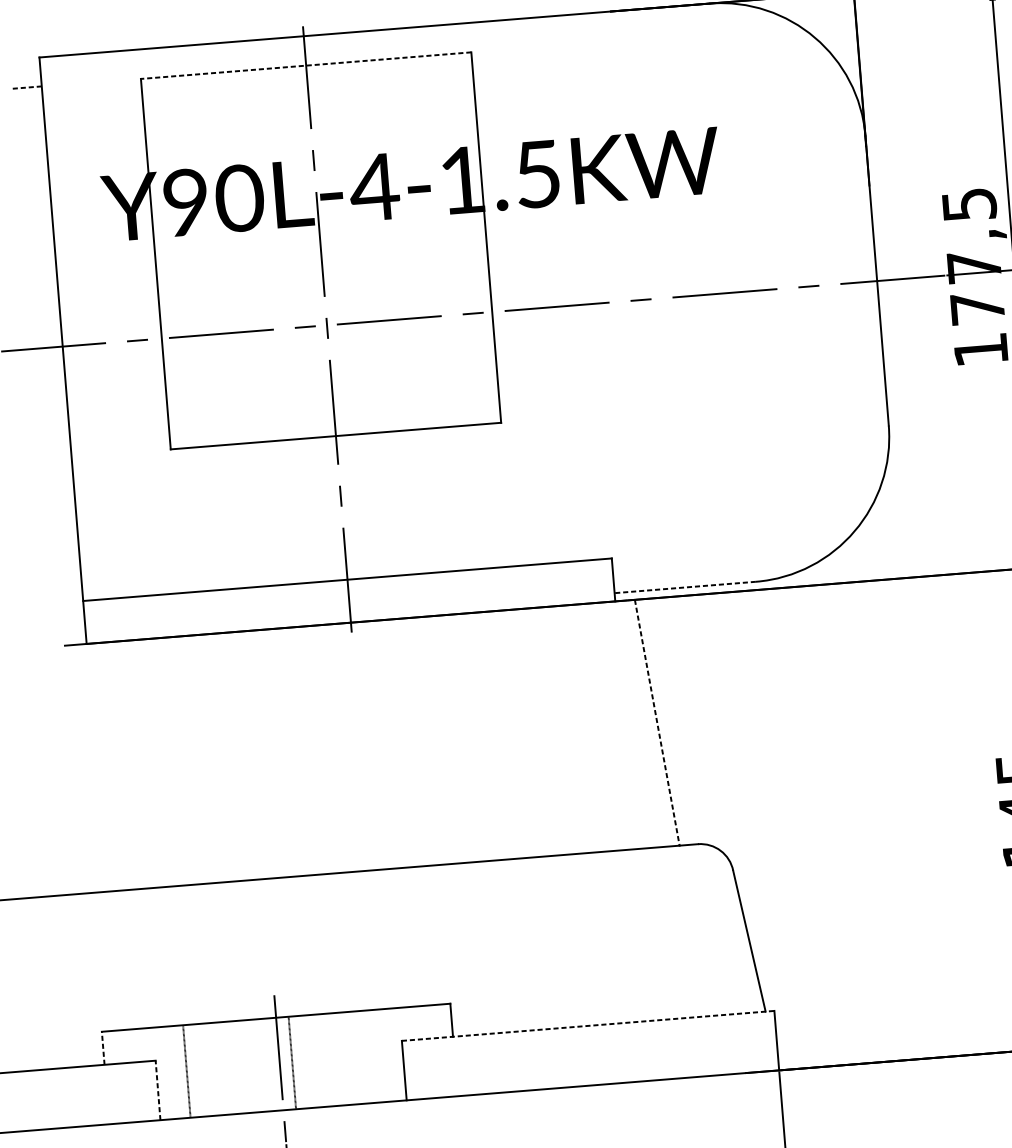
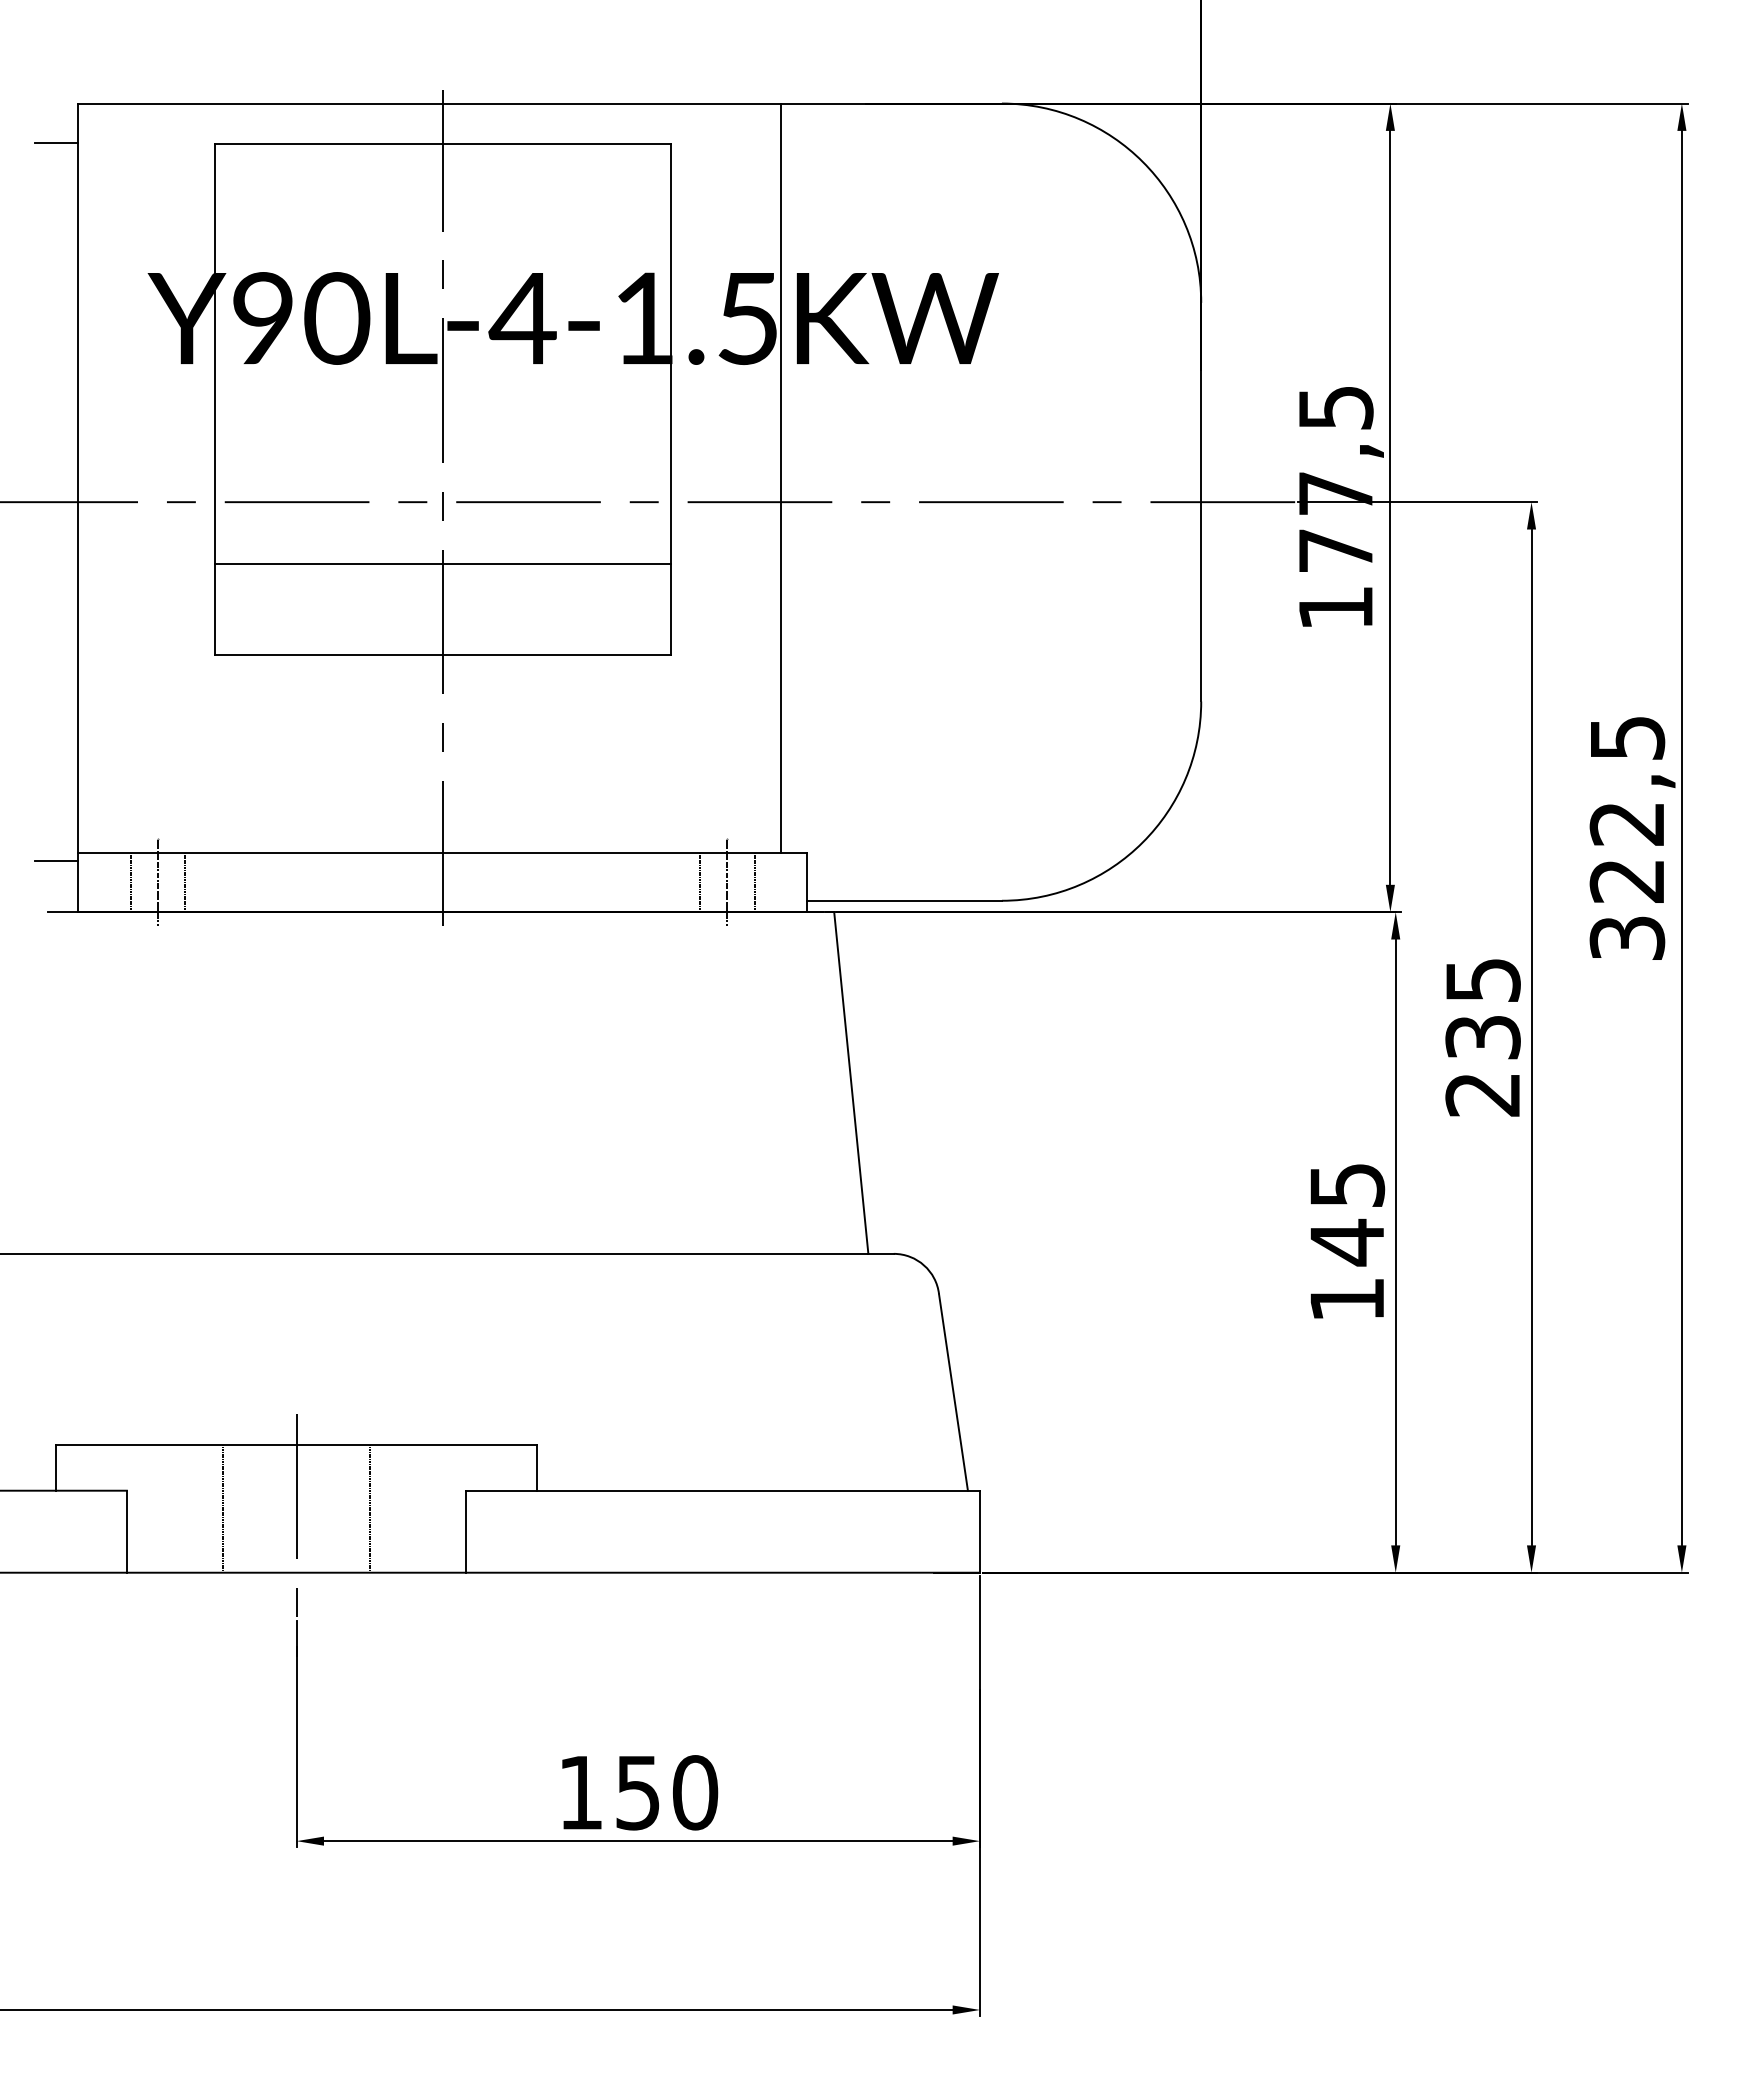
line: (306, 65) -> (442, 144), dashed -> solid
line: (26, 87) -> (56, 143), dashed -> solid
line: (570, 287) -> (780, 477), added
line: (330, 370) -> (442, 564), added
line: (575, 582) -> (754, 882), added
line: (555, 584) -> (727, 882), added
line: (536, 586) -> (700, 882), added
line: (685, 587) -> (904, 900), dashed -> solid
line: (67, 607) -> (56, 860), added
line: (162, 616) -> (185, 882), added
line: (143, 617) -> (158, 882), added
line: (122, 619) -> (130, 882), added
line: (657, 723) -> (851, 1083), dashed -> solid
line: (588, 1025) -> (723, 1490), dashed -> solid
line: (103, 1047) -> (56, 1467), dashed -> solid
line: (292, 1062) -> (369, 1508), moved
line: (186, 1071) -> (223, 1508), moved
line: (157, 1090) -> (126, 1531), dashed -> solid

